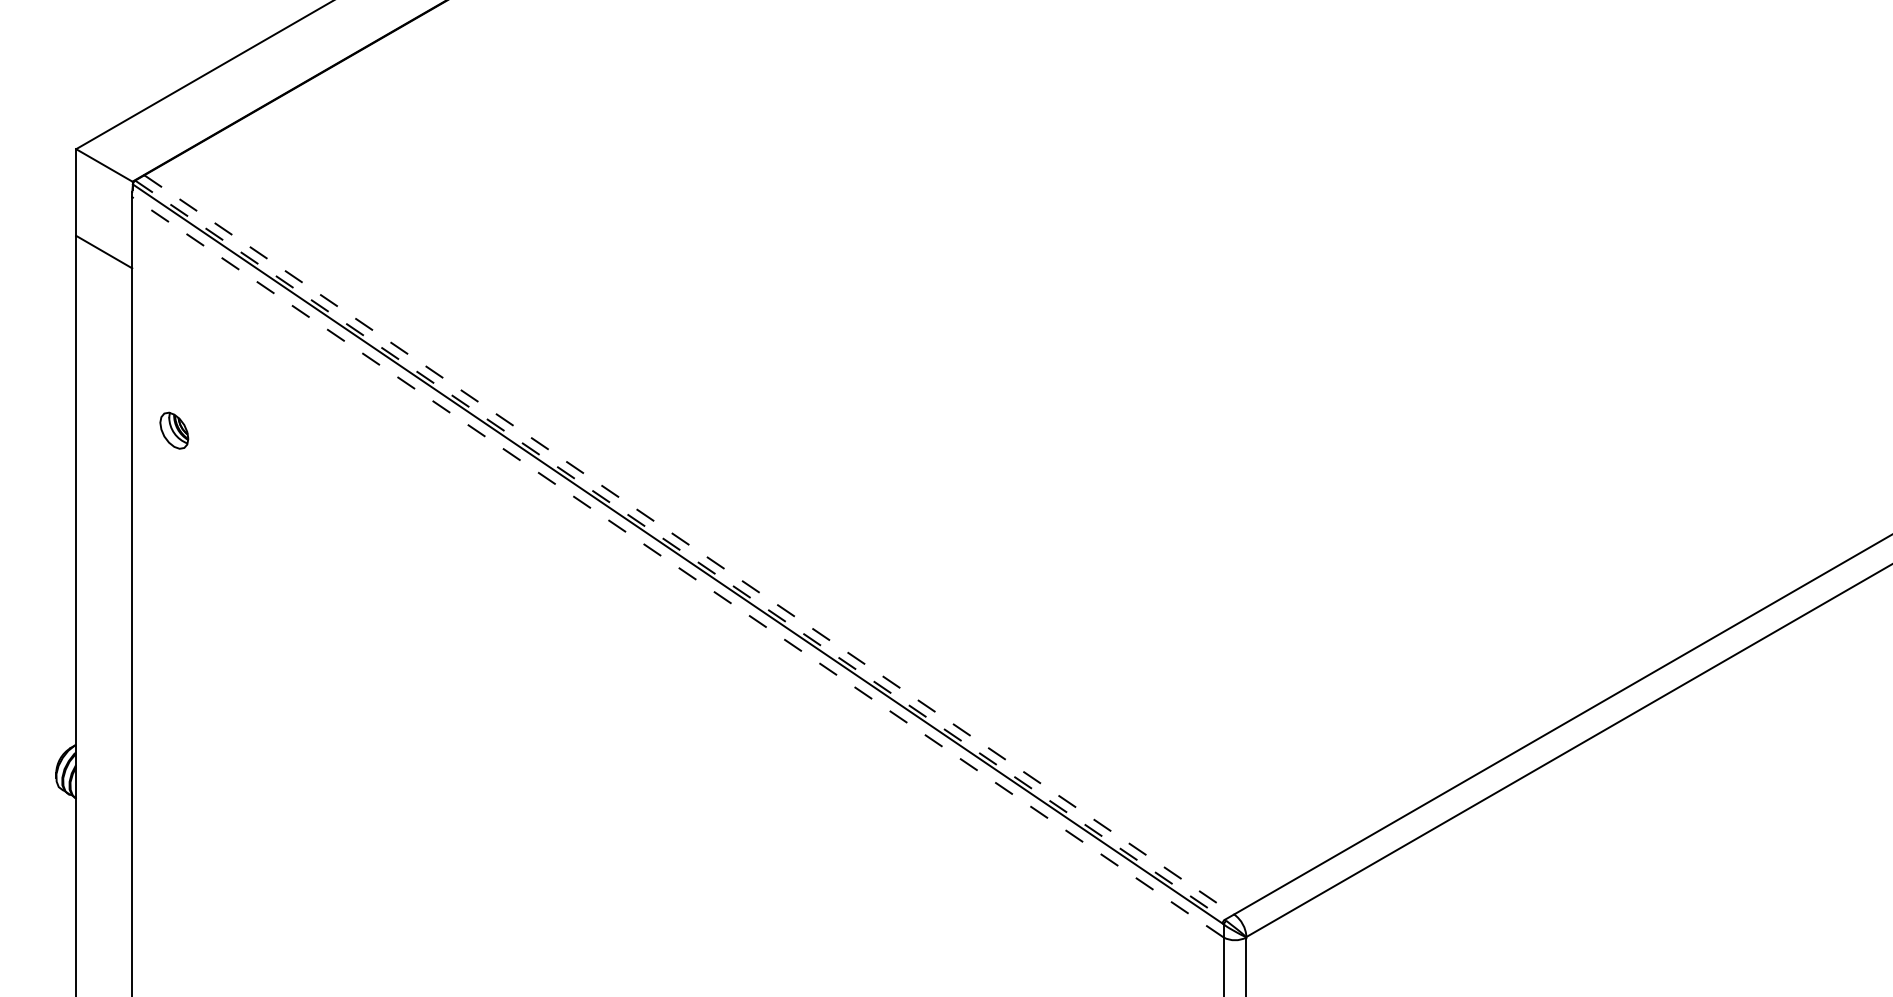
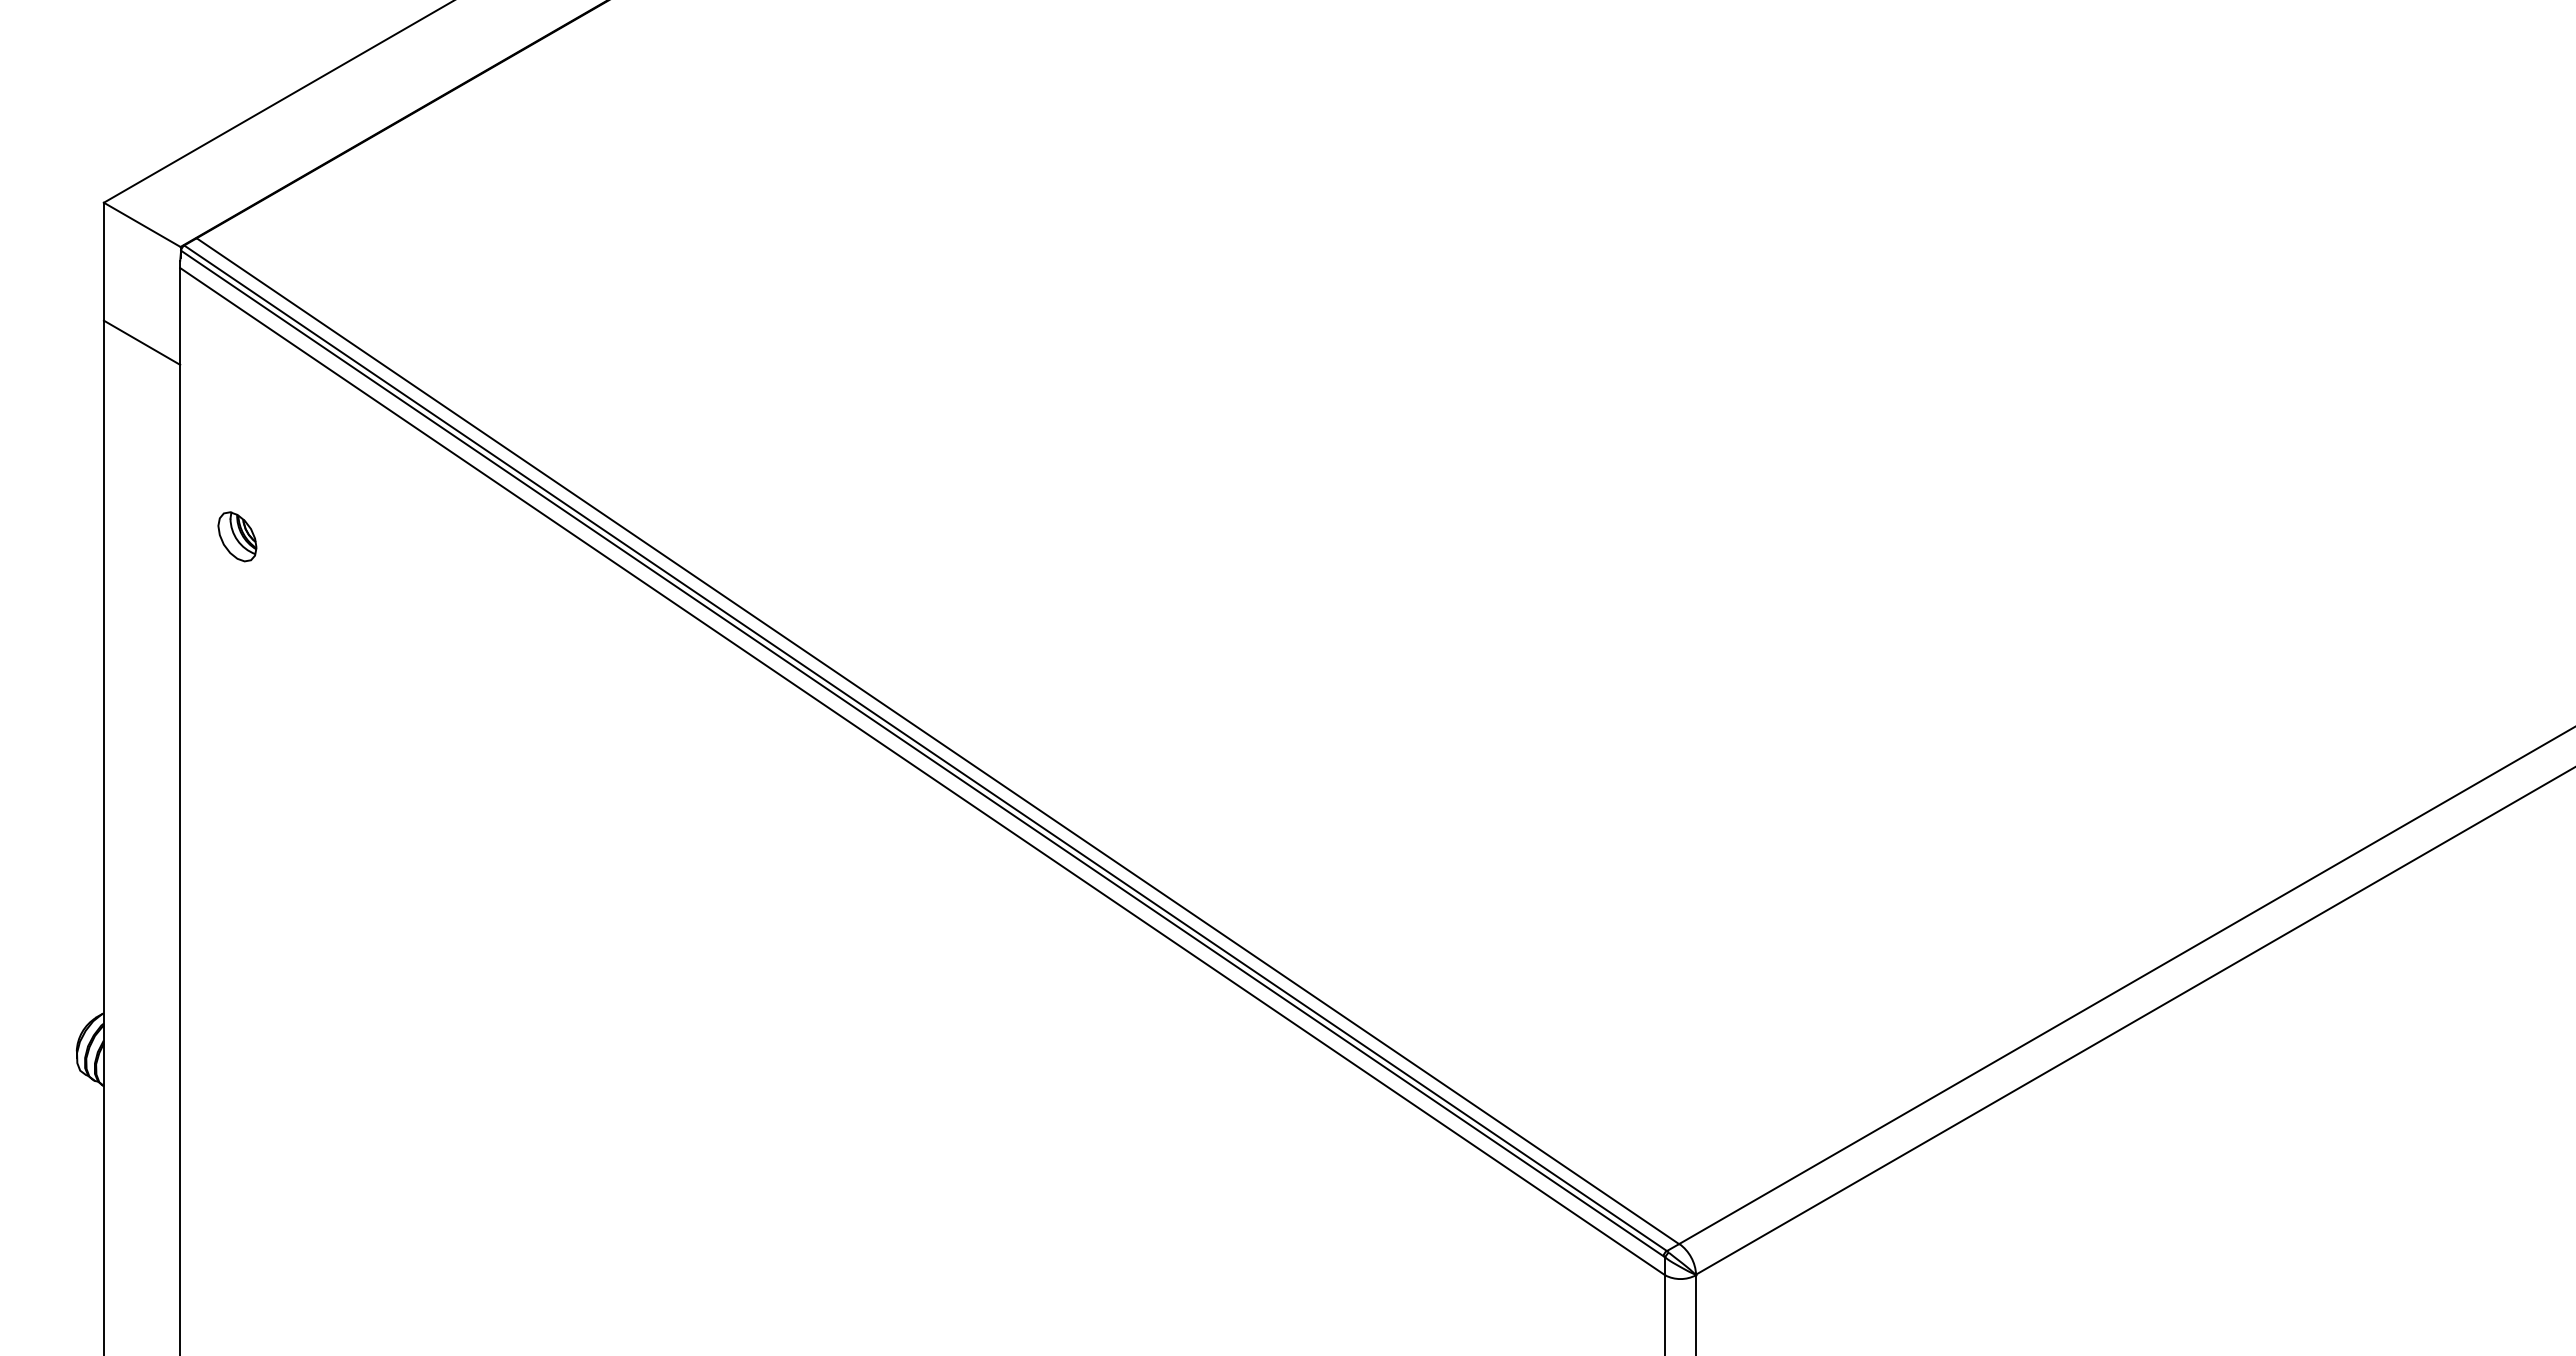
part: (174, 430) -> (237, 536), moved
line: (688, 545) -> (937, 741), dashed -> solid
line: (680, 550) -> (925, 748), dashed -> solid
line: (677, 567) -> (922, 771), dashed -> solid

